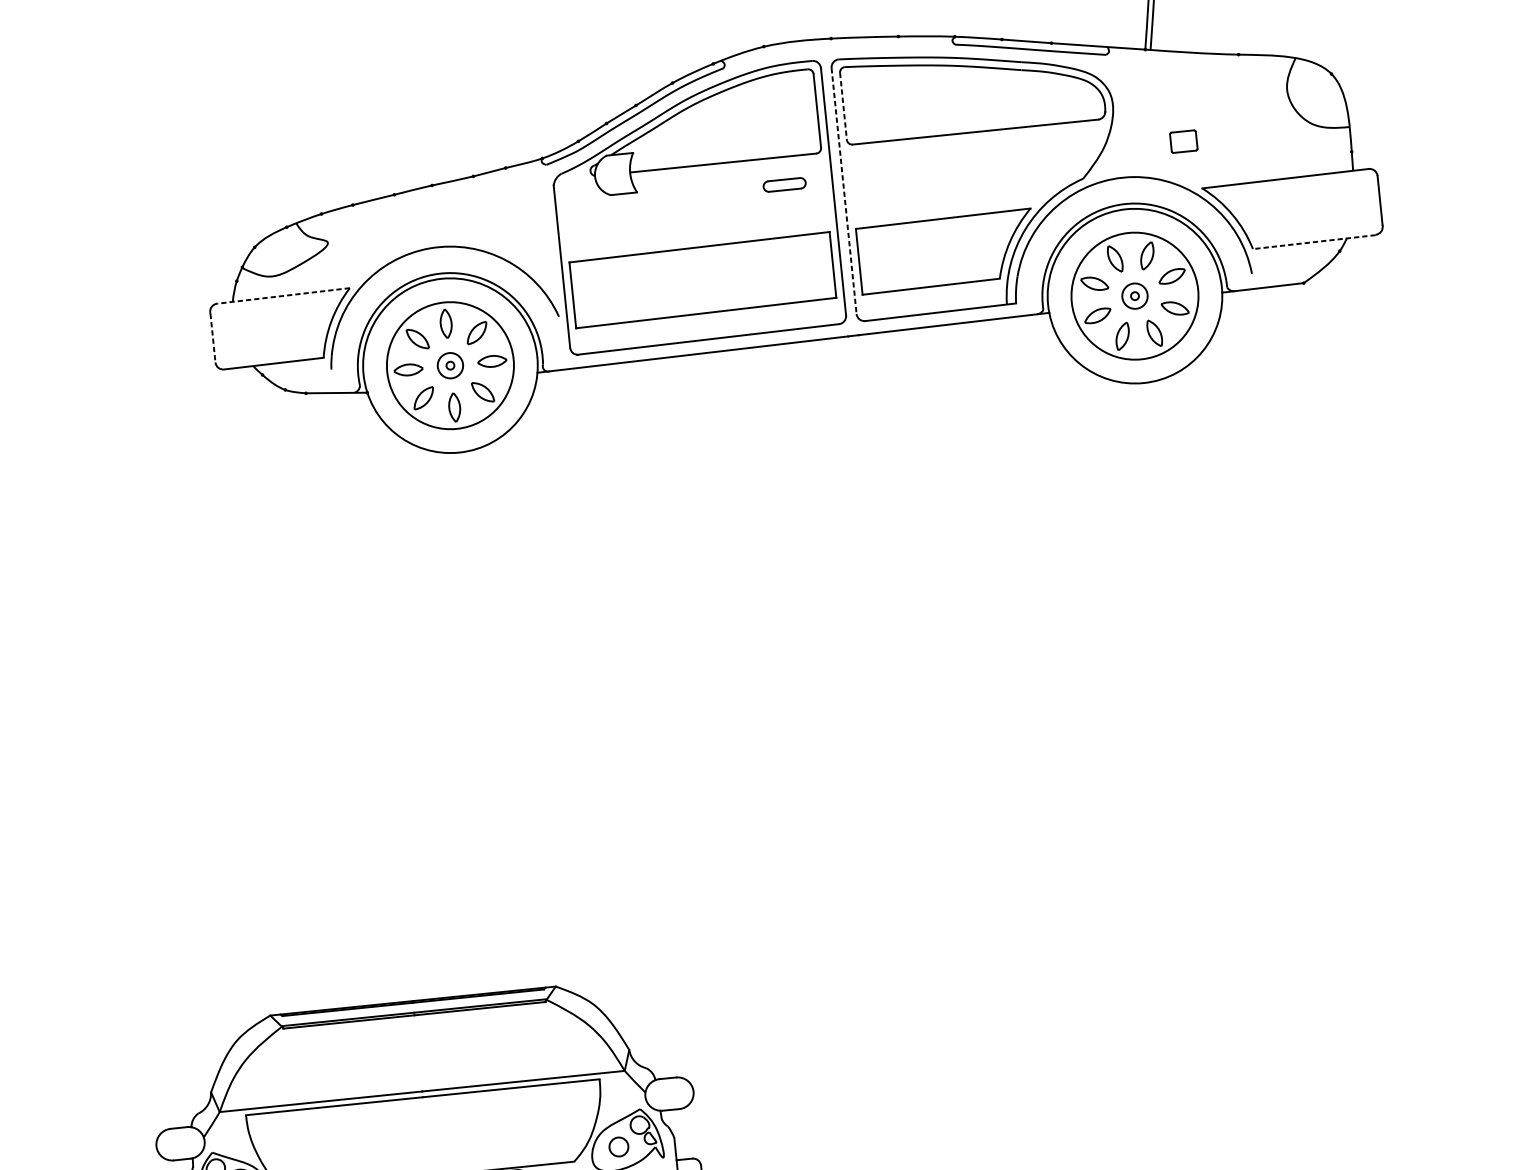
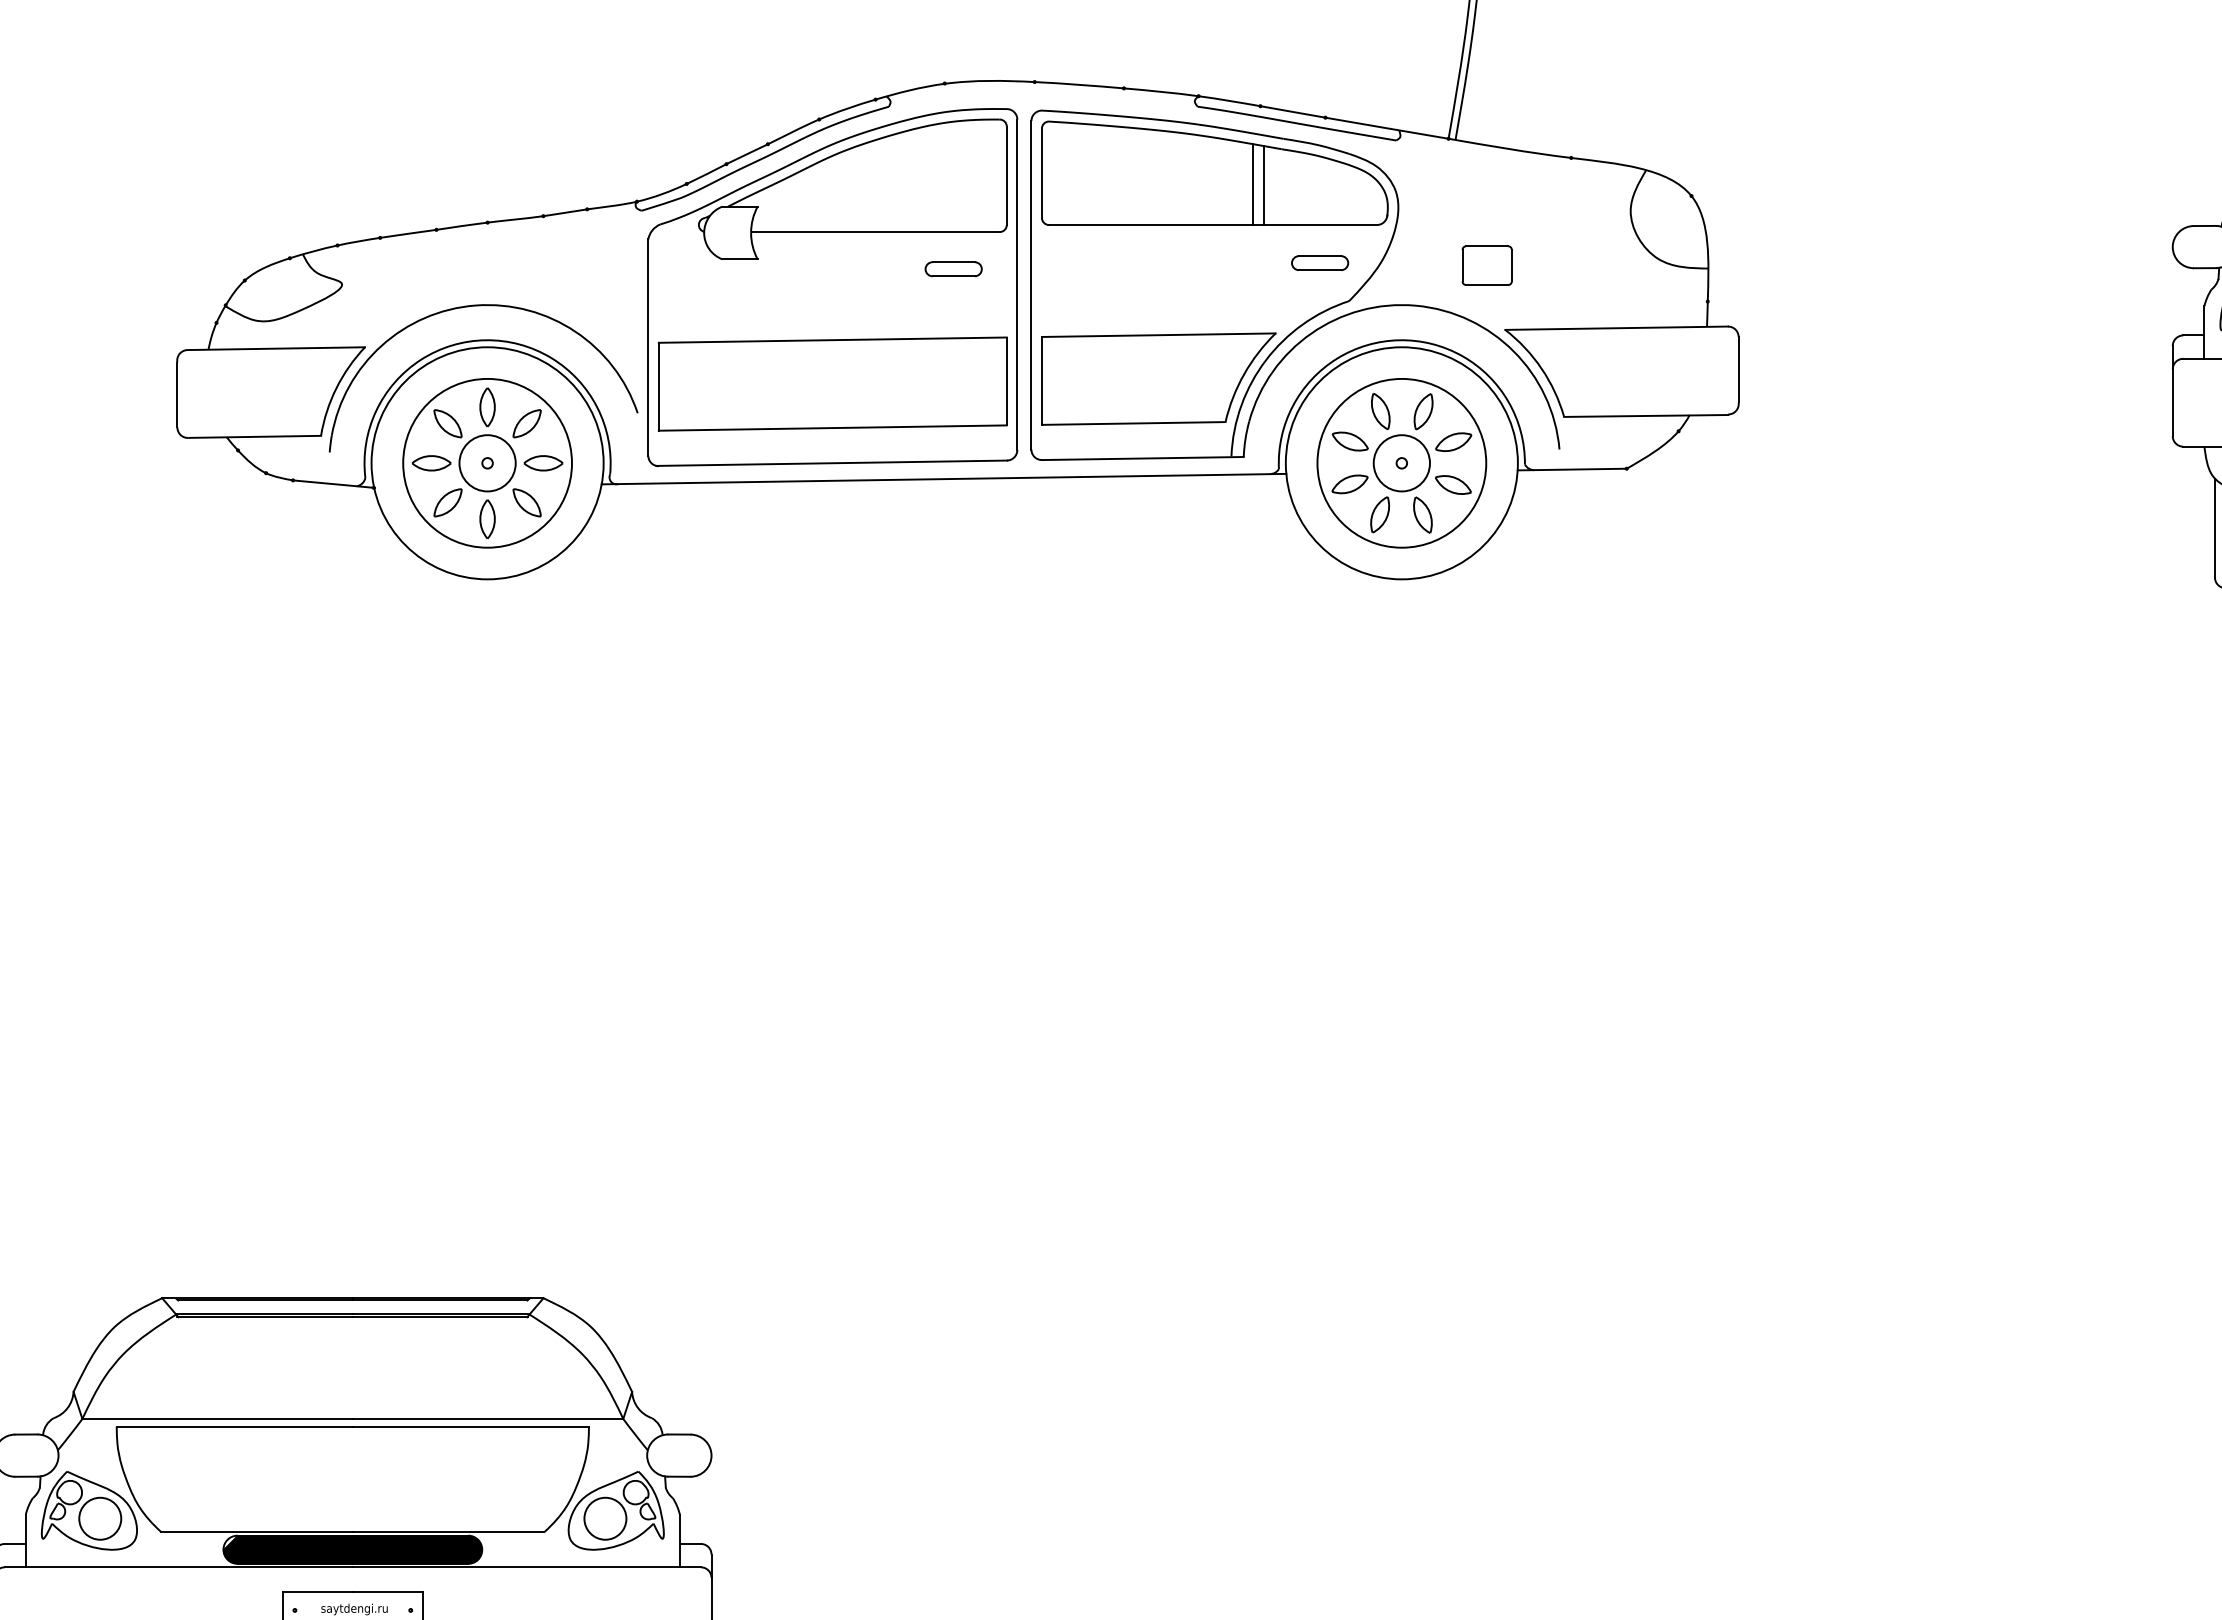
line: (1002, 98) -> (1253, 184), added
line: (1010, 98) -> (1263, 185), added
line: (843, 106) -> (1041, 173), dashed -> solid
part: (1183, 141) -> (1486, 265), size x1.43
part: (1058, 152) -> (1320, 263), added
line: (844, 191) -> (1031, 285), dashed -> solid
line: (1313, 241) -> (1645, 415), dashed -> solid
line: (283, 295) -> (276, 348), dashed -> solid
circle: (1134, 296) -> (1401, 463), size x1.67
line: (213, 338) -> (177, 395), dashed -> solid
circle: (450, 365) -> (487, 463), size x1.67
circle: (618, 1146) -> (605, 1518), size x1.67

